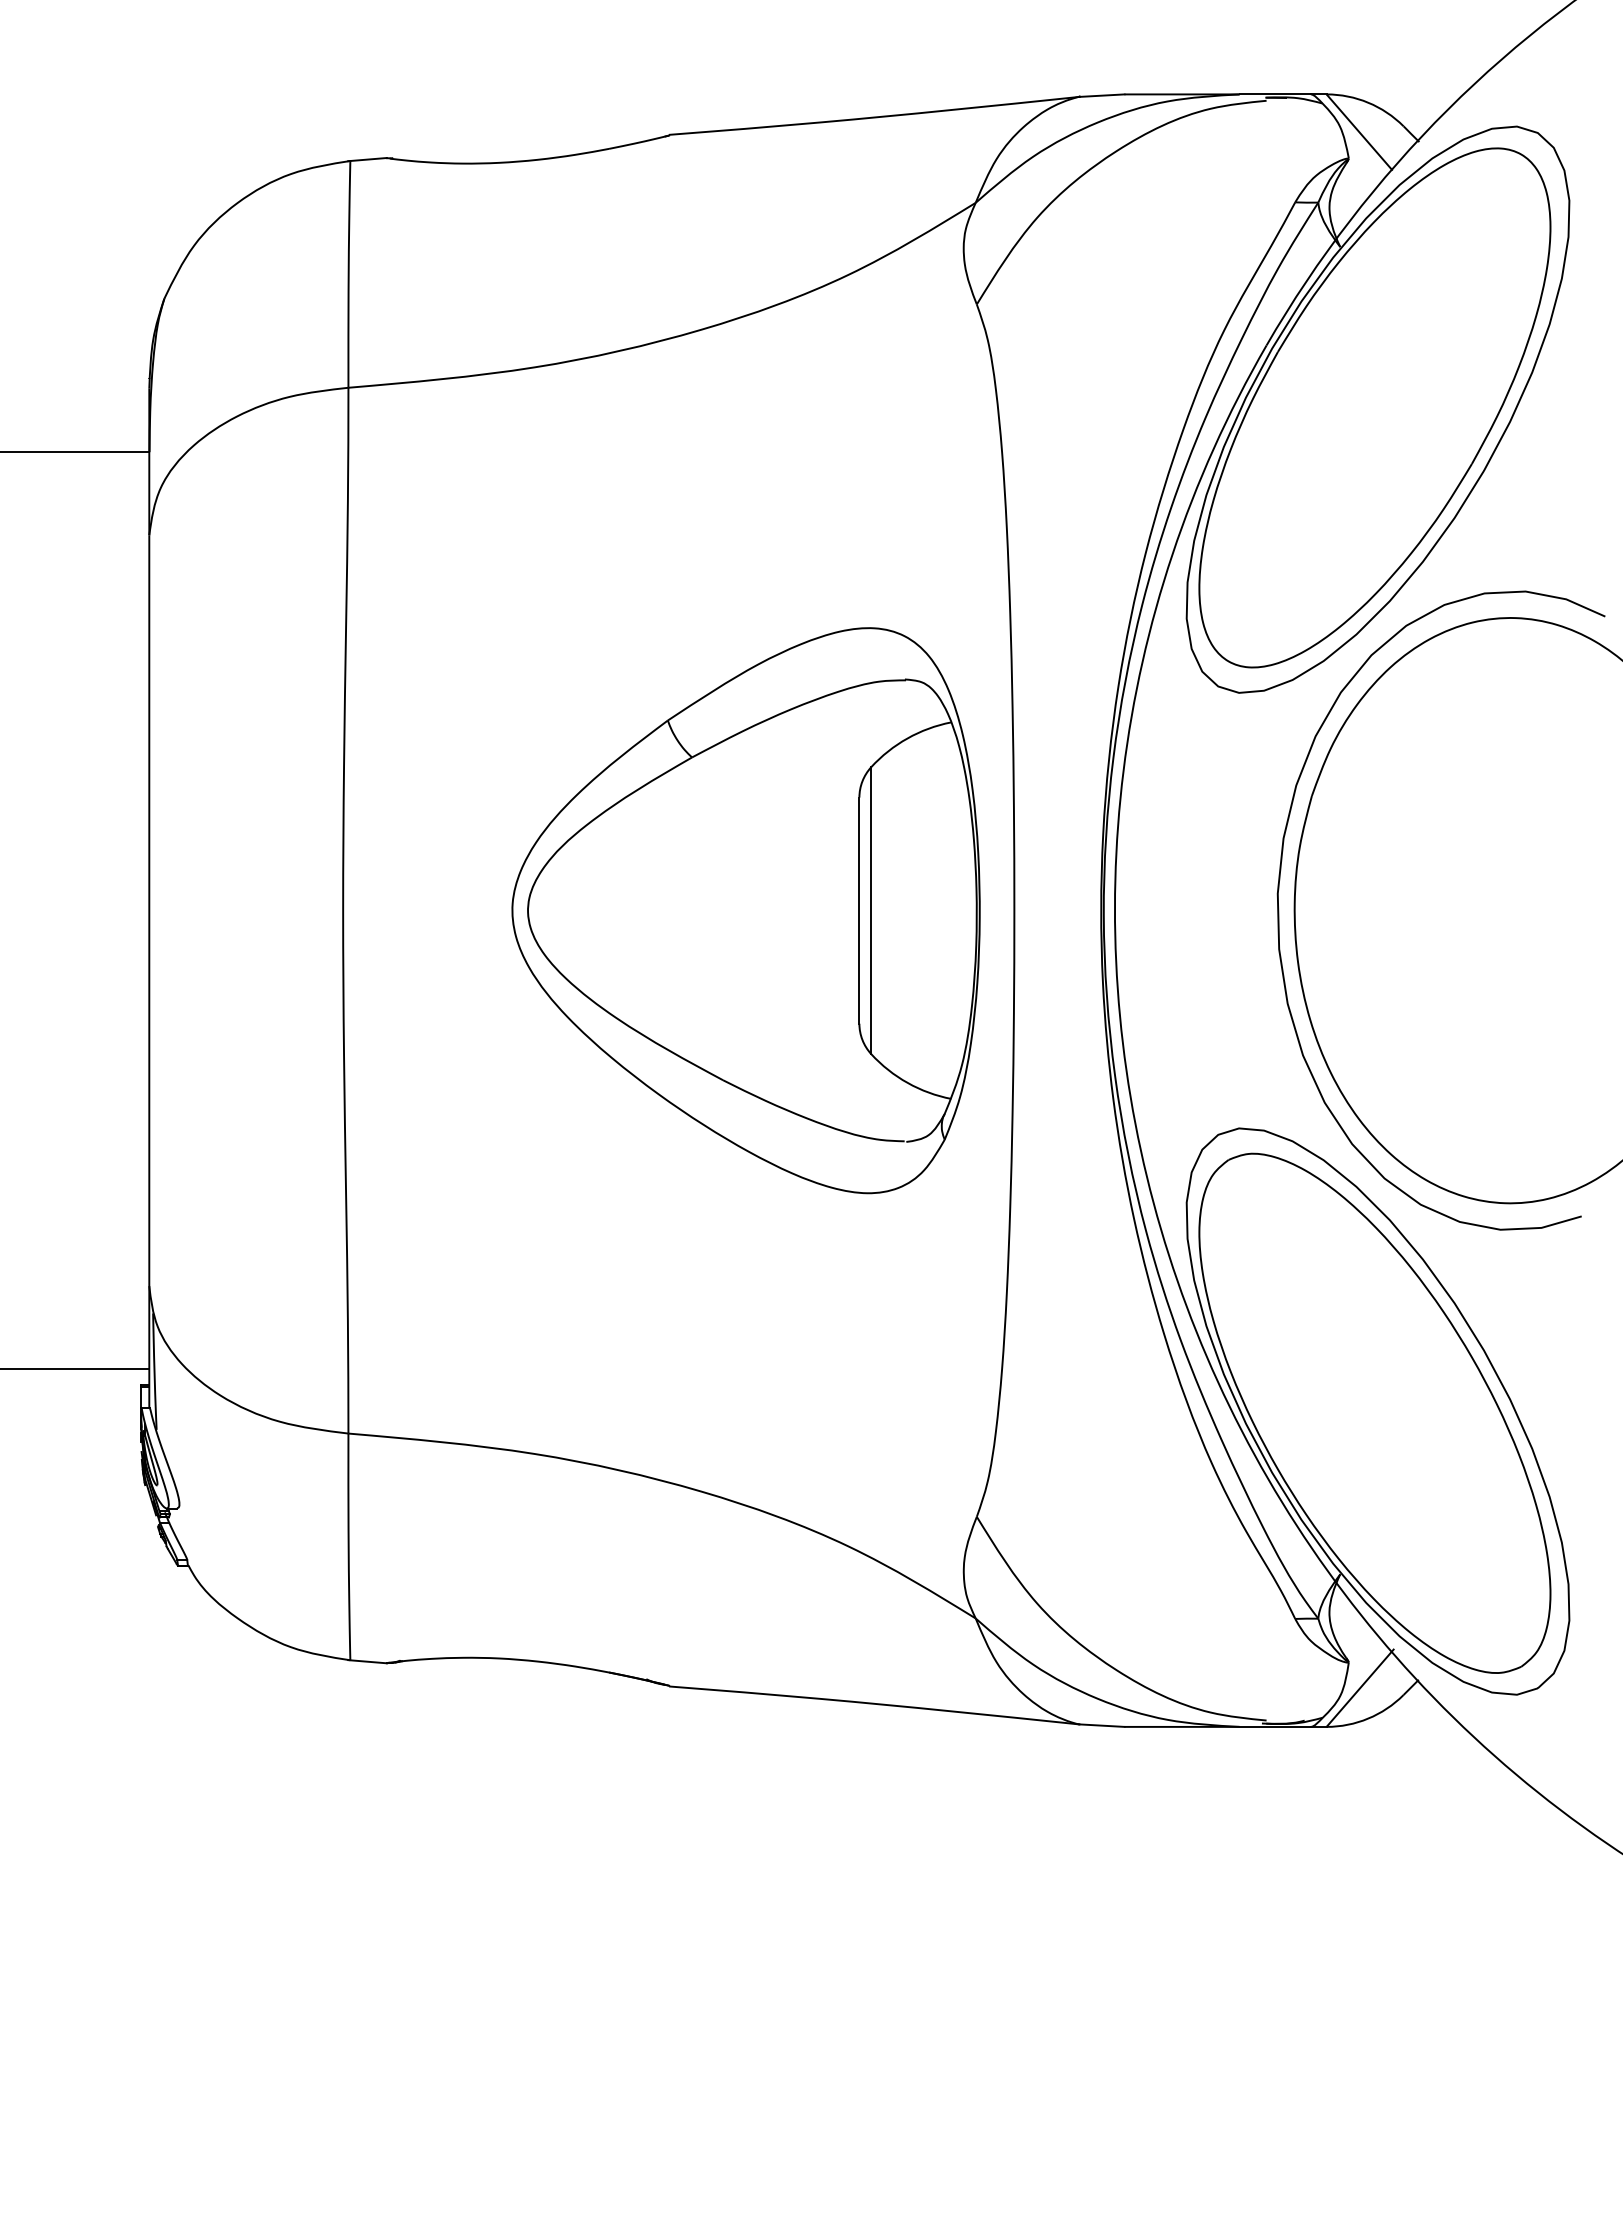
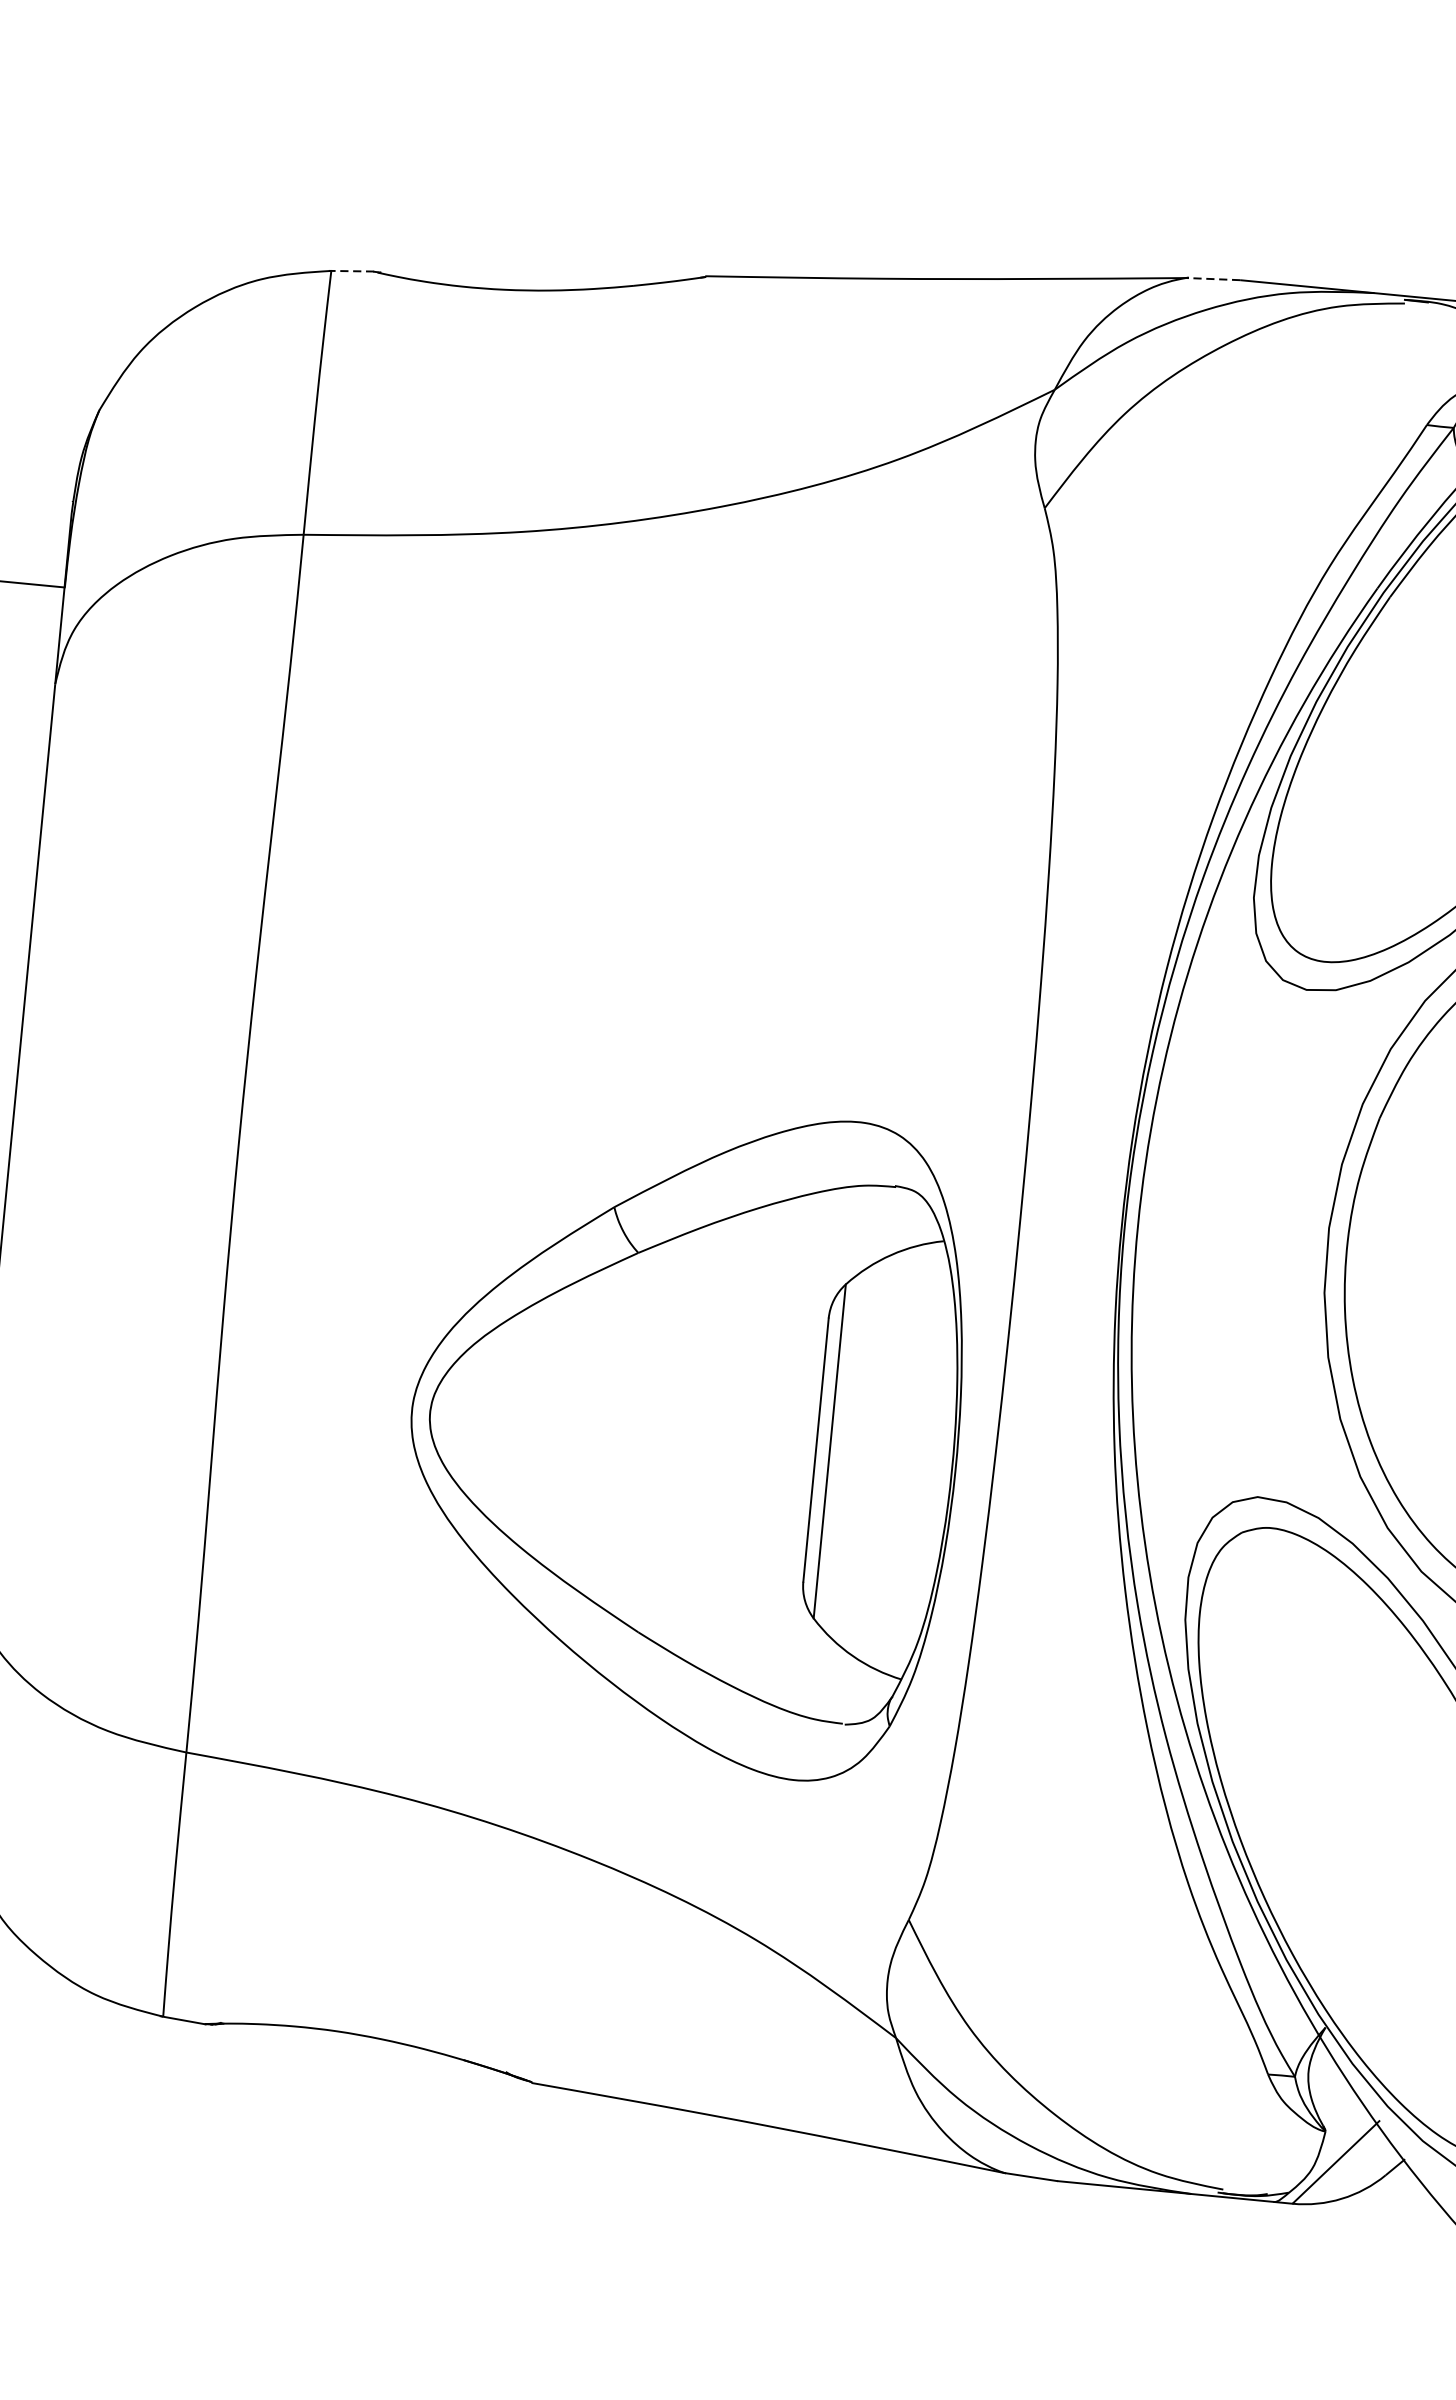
line: (1101, 95) -> (1213, 278), solid -> dashed
line: (367, 159) -> (351, 271), solid -> dashed
part: (745, 910) -> (683, 1437), moved

